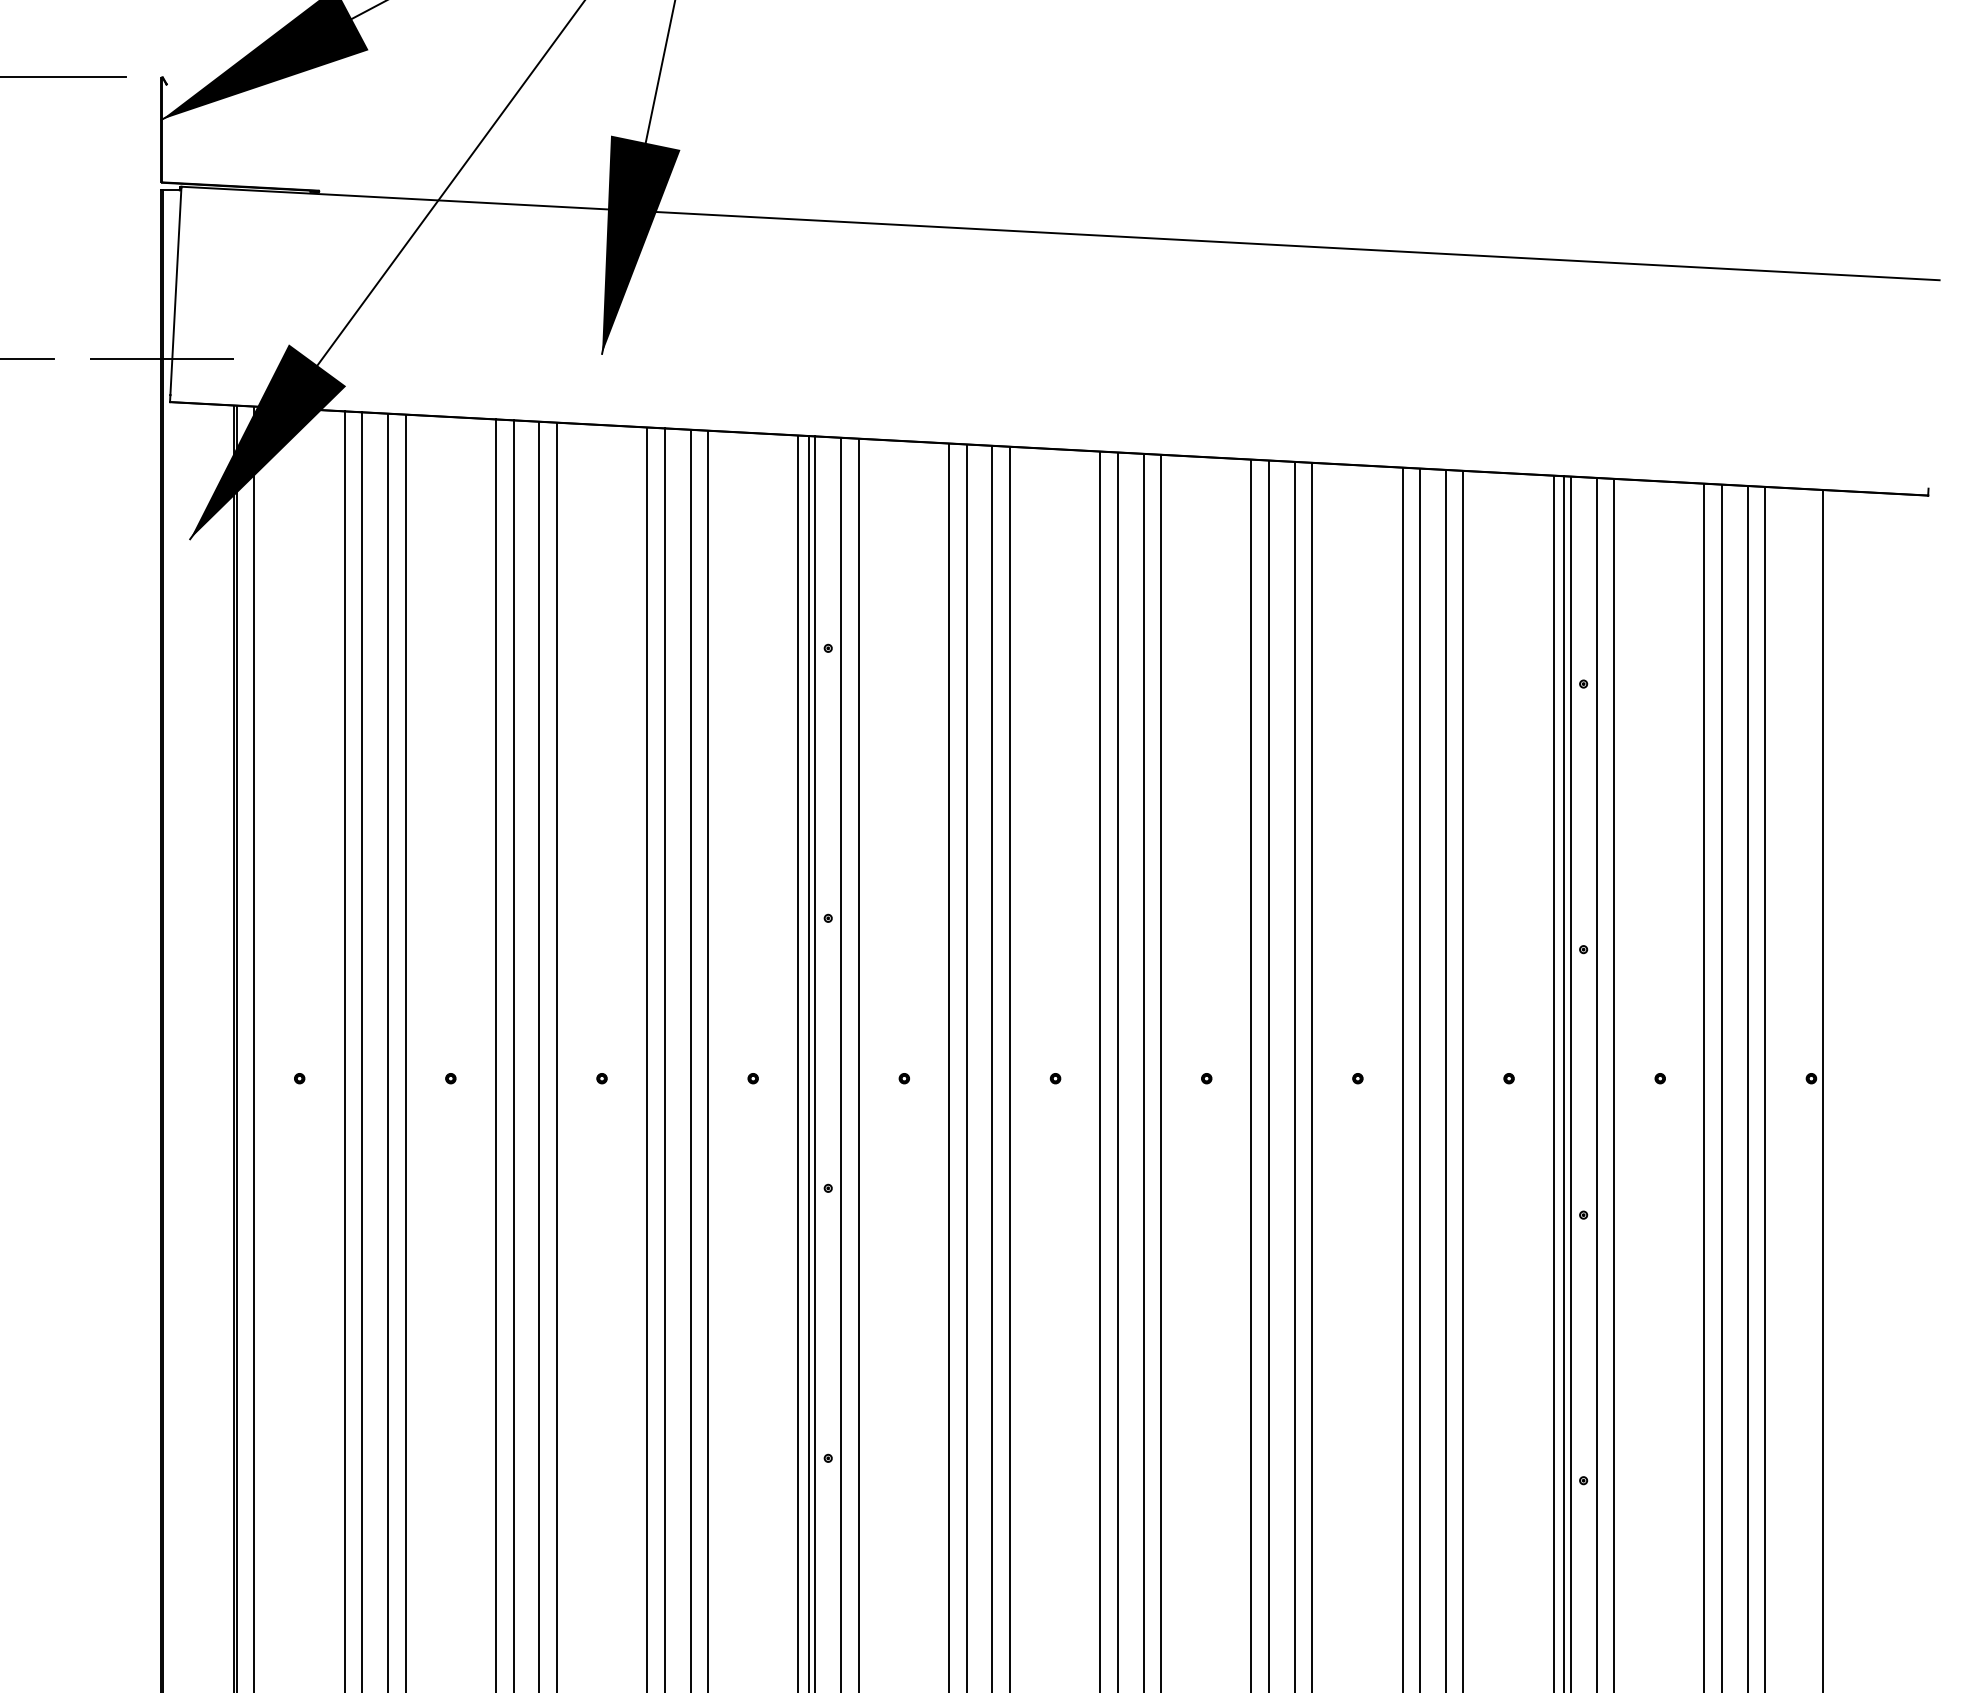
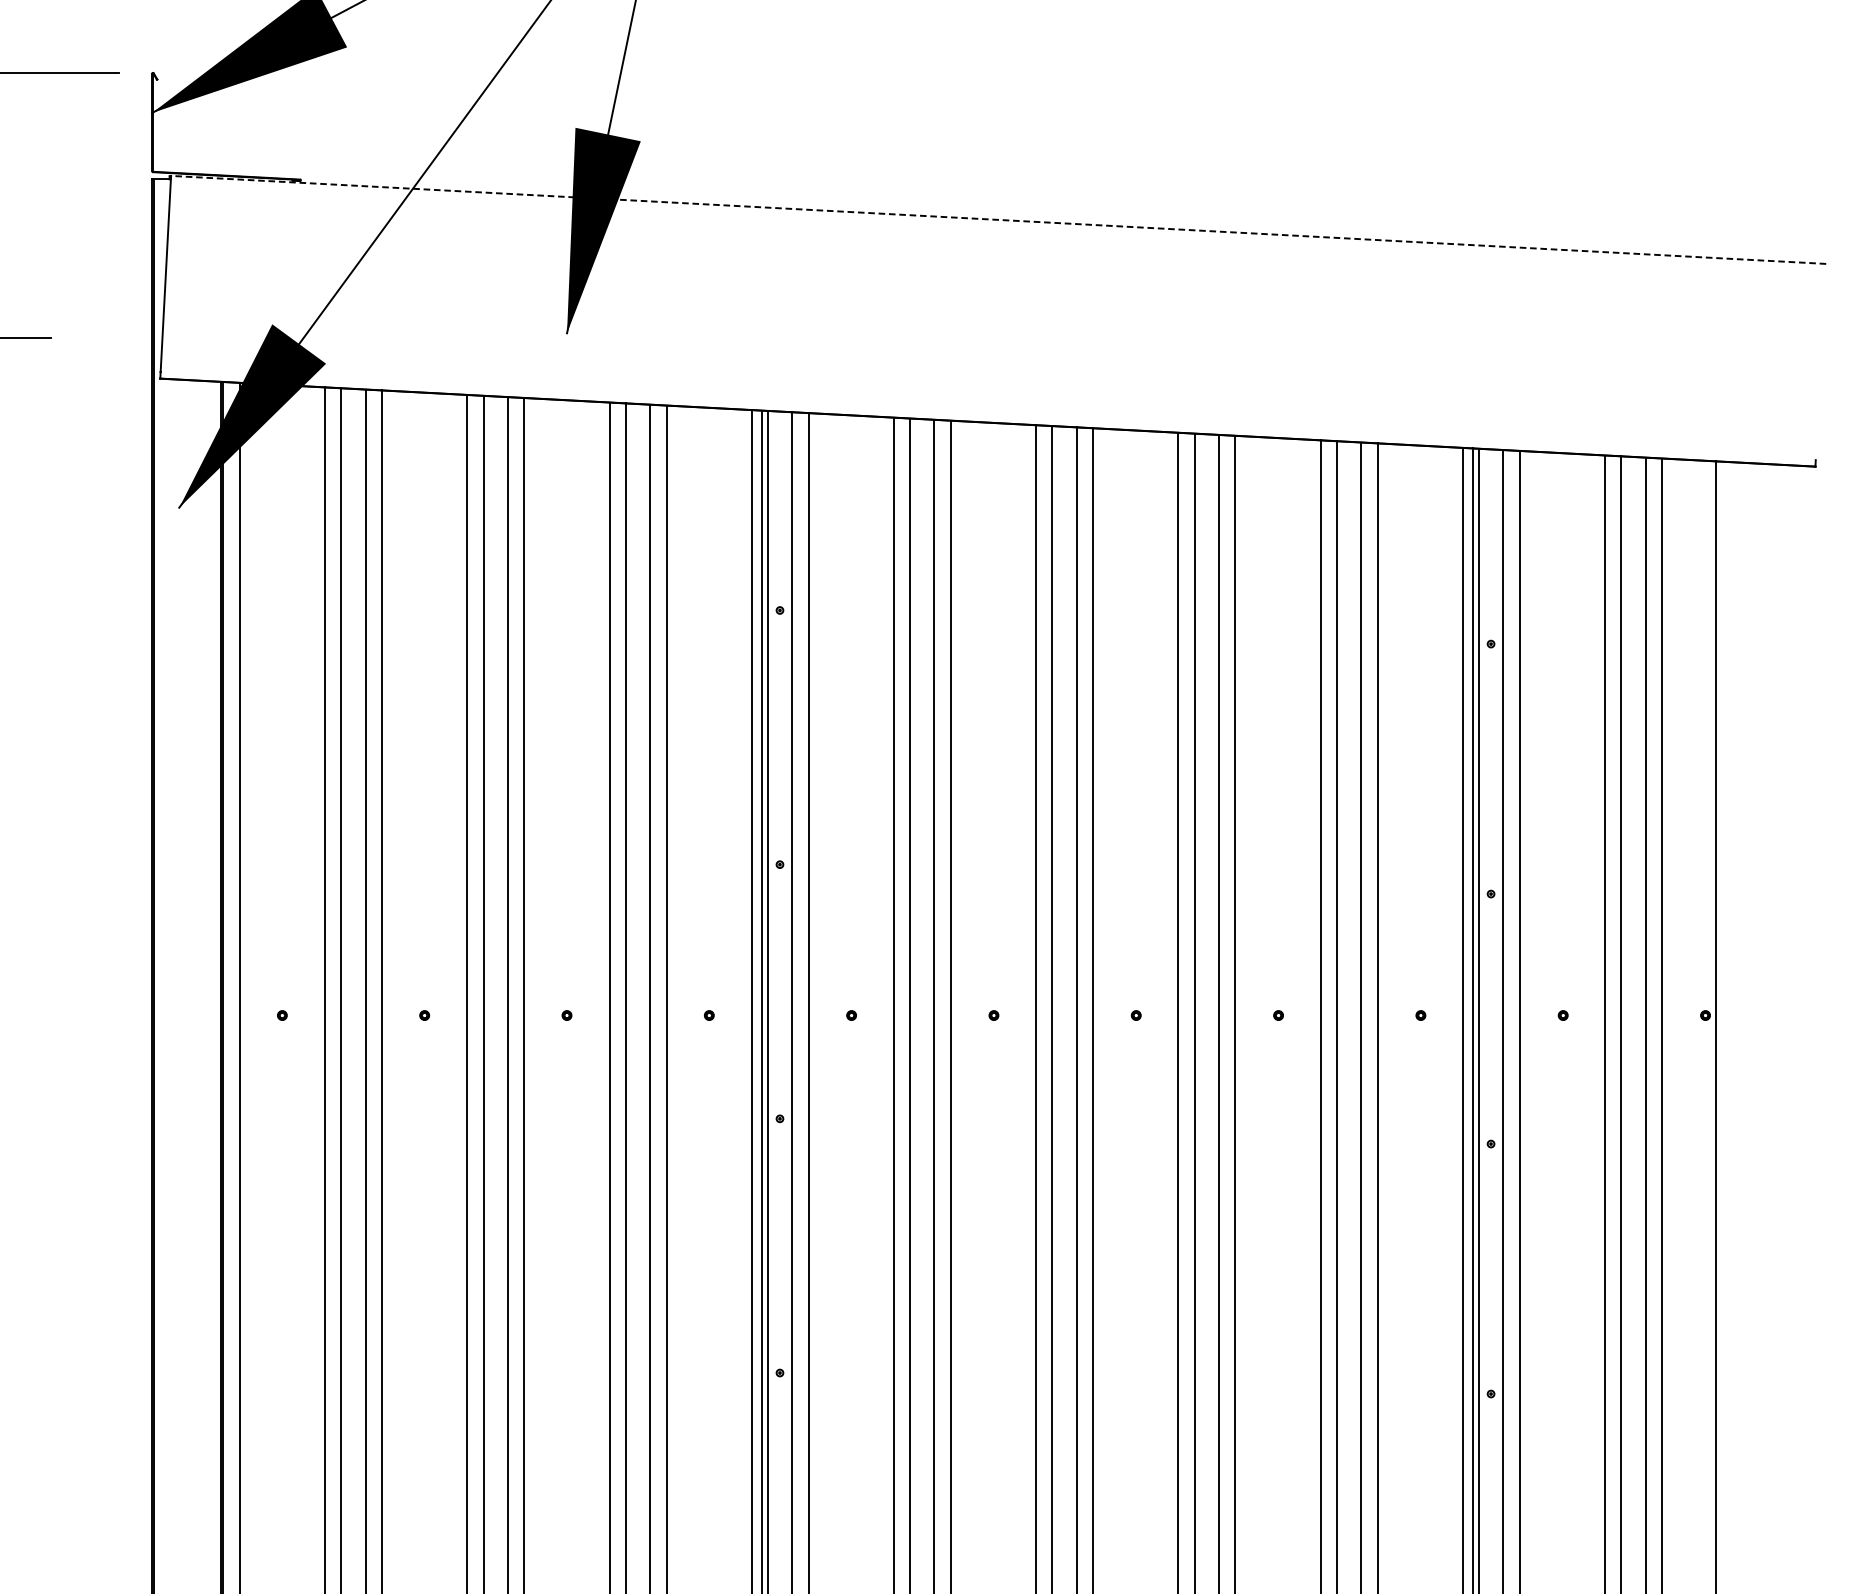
line: (1060, 233) -> (998, 219), solid -> dashed
line: (161, 359) -> (152, 338), removed

